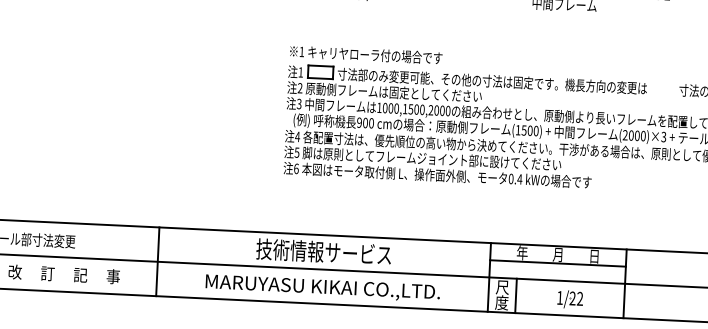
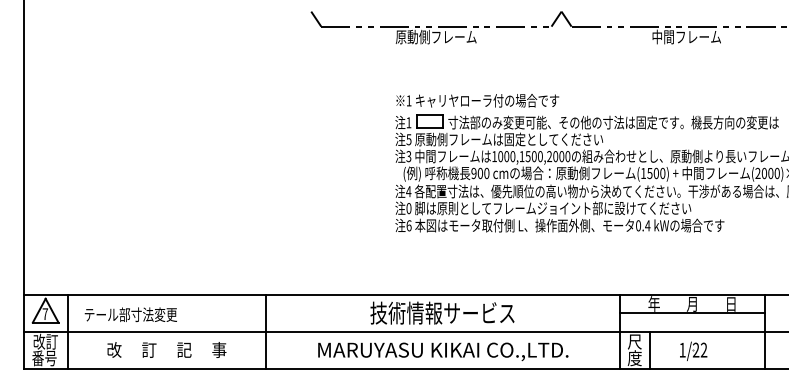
text: (299, 88) -> (408, 139), 2 -> 5
text: (296, 152) -> (408, 208), 5 -> 0
part: (570, 298) -> (693, 350), moved

